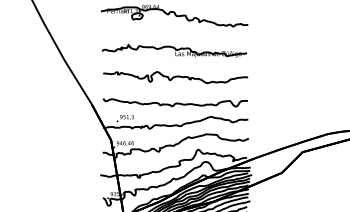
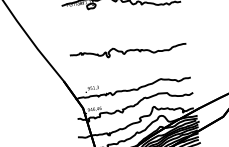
part: (174, 50) -> (124, 29), removed
curve: (175, 102) -> (130, 71), removed

